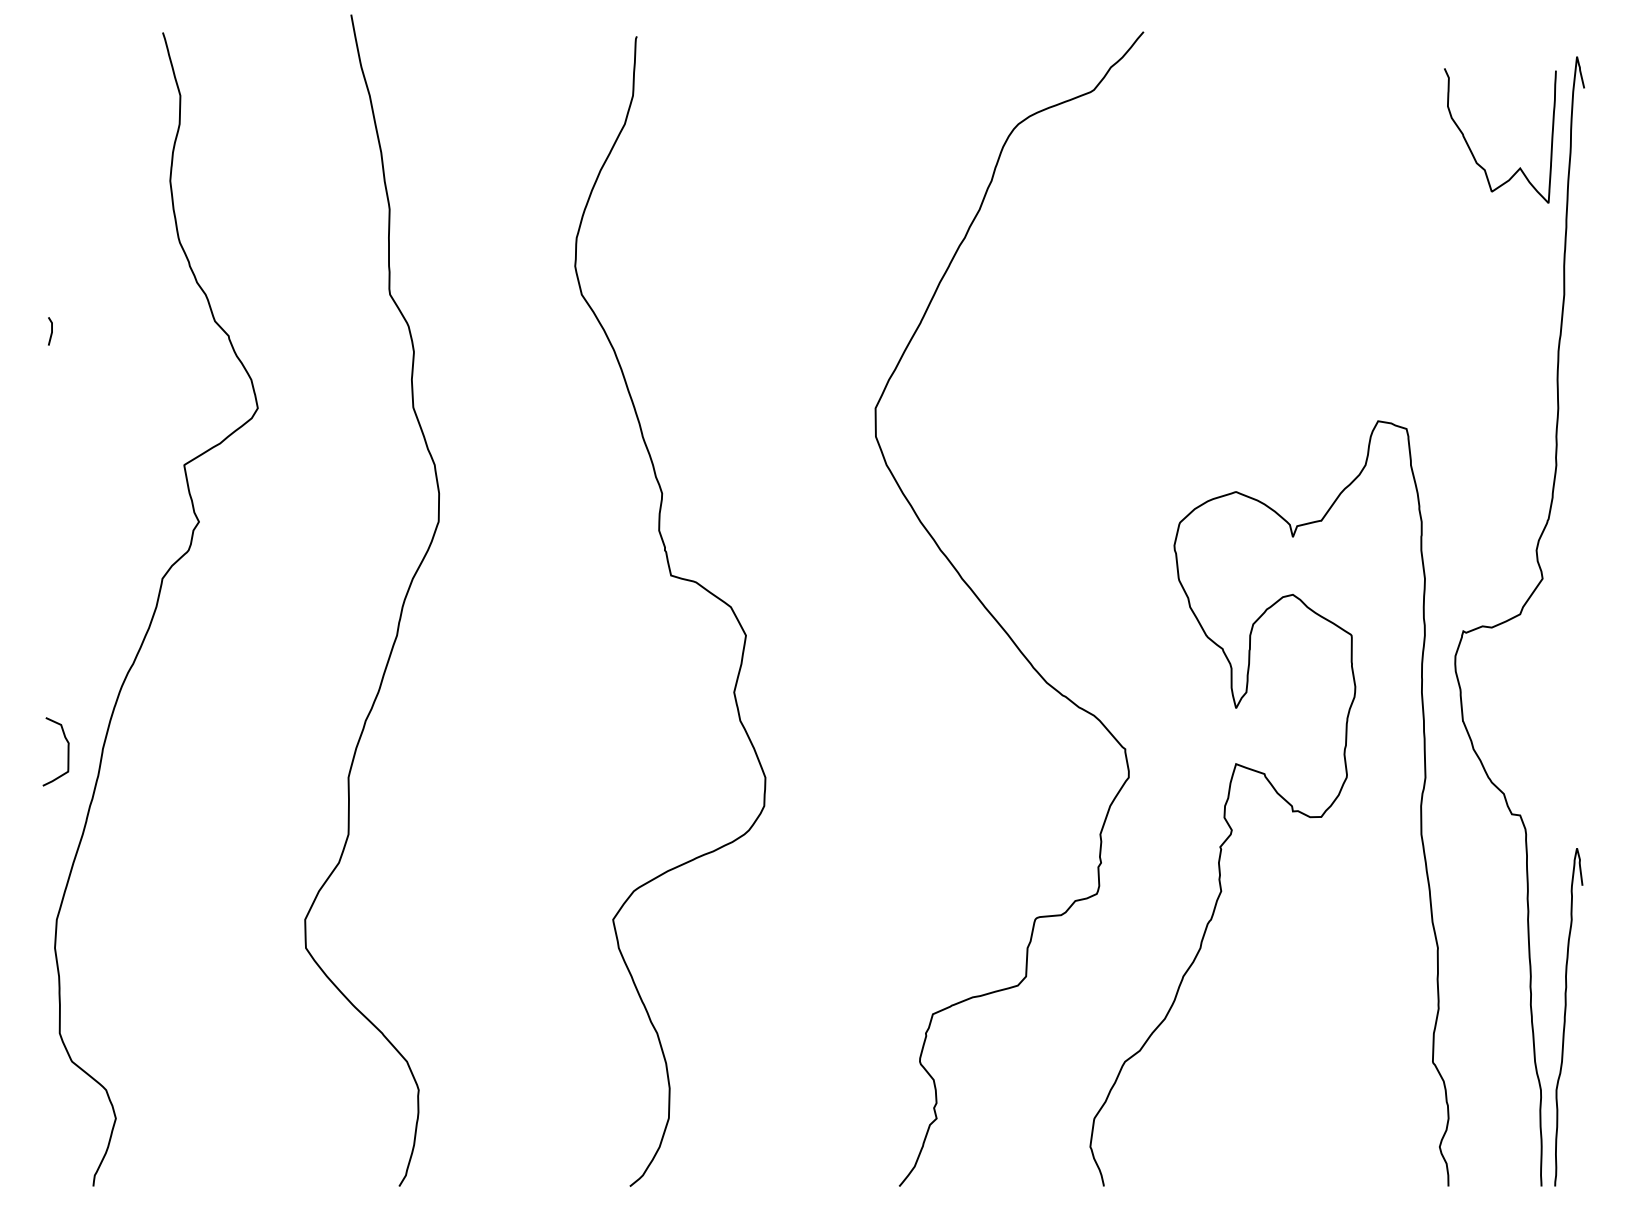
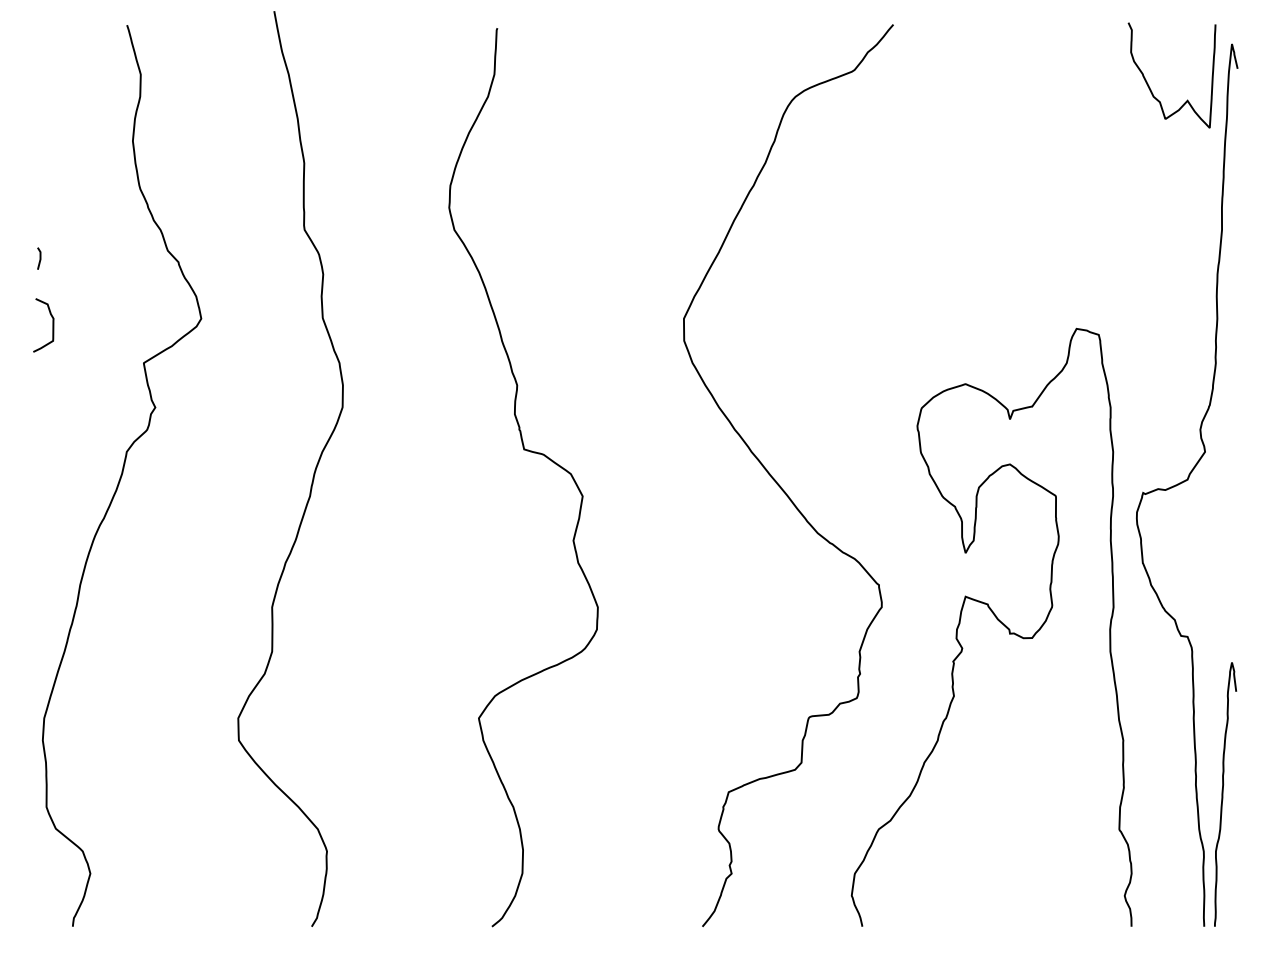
curve: (1471, 149) -> (1149, 86), moved
curve: (67, 751) -> (52, 325), moved

